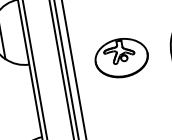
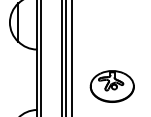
part: (120, 58) -> (111, 86), moved

